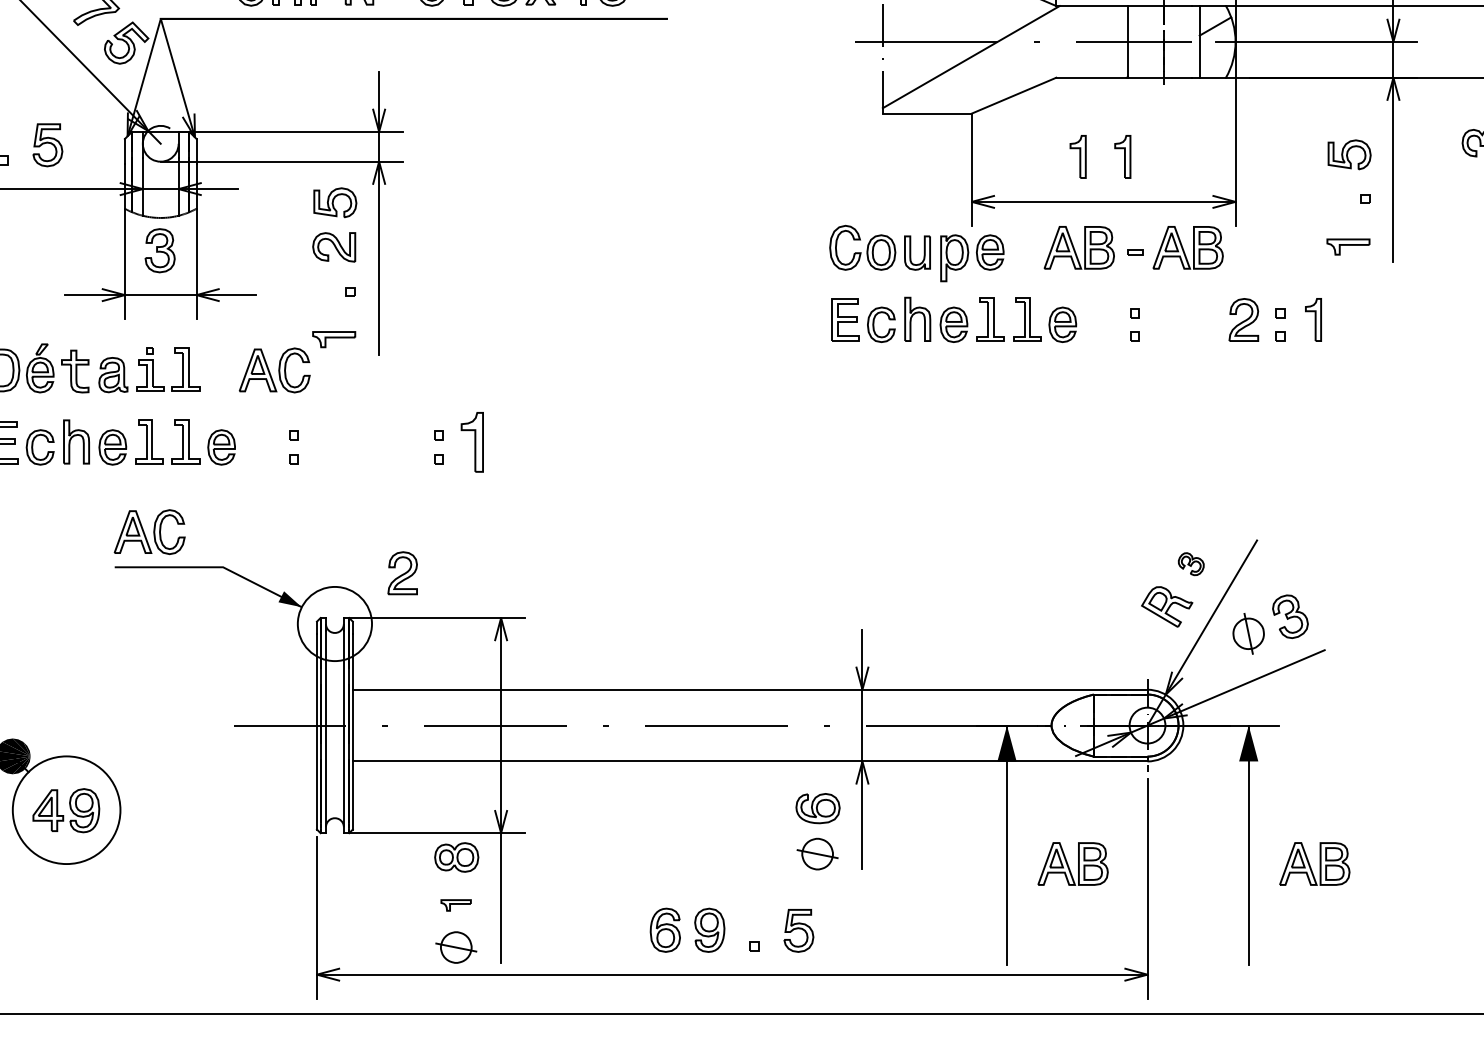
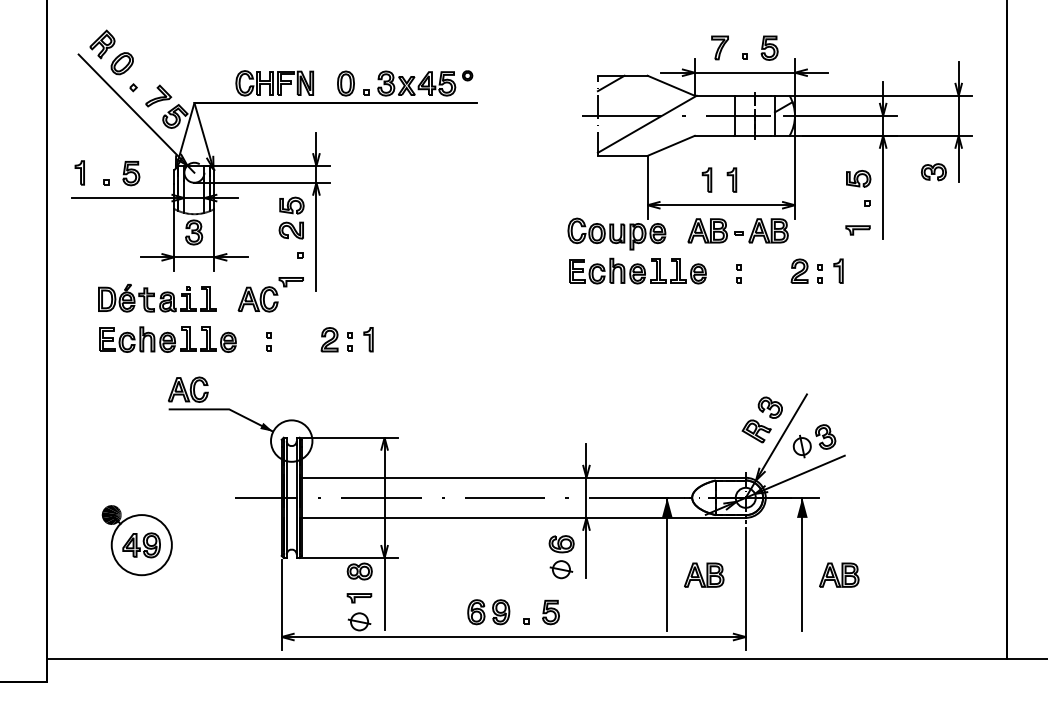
part: (472, 442) -> (368, 339), size x0.71
part: (1189, 563) -> (769, 407), size x1.67
part: (402, 572) -> (329, 339), moved
part: (456, 905) -> (359, 598), size x1.43

